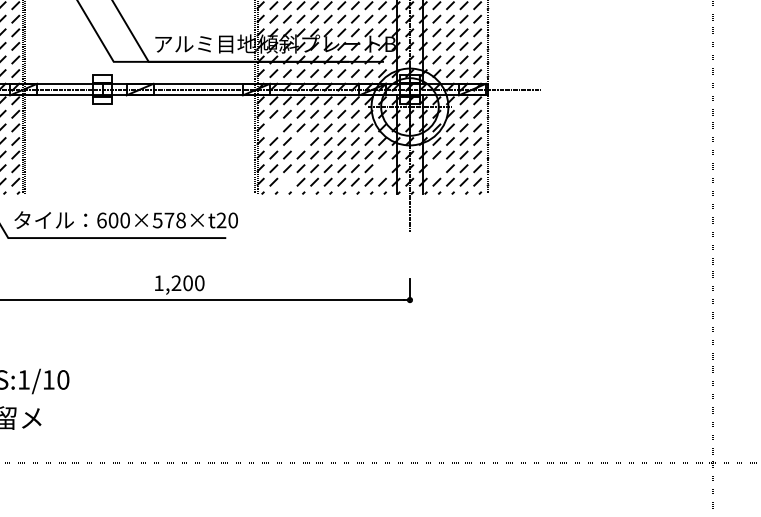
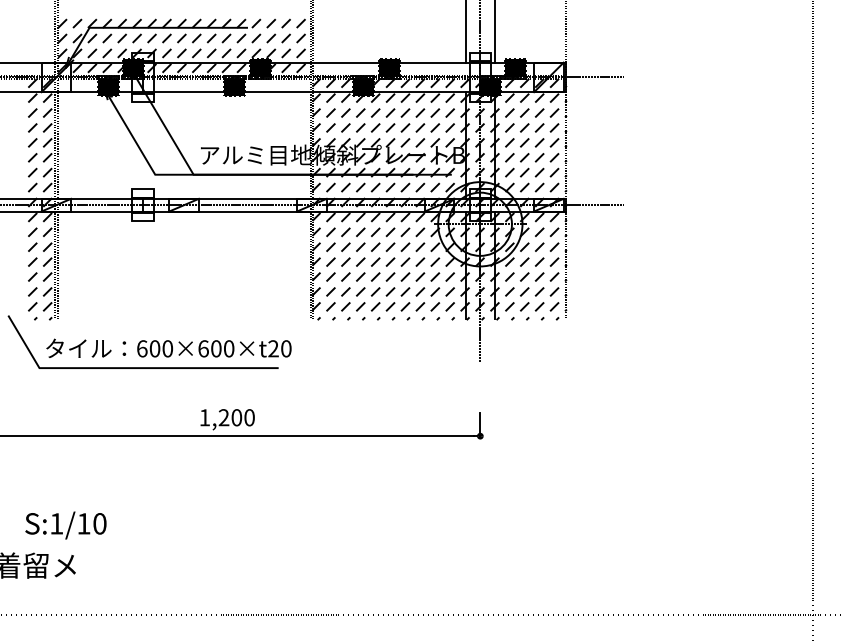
line: (273, 127) -> (330, 246), added
line: (300, 140) -> (360, 261), added
line: (381, 168) -> (449, 291), added
line: (436, 168) -> (509, 291), added
line: (287, 181) -> (345, 306), added
text: (169, 220) -> (216, 348), 600×578×t20 -> 600×600×t20

